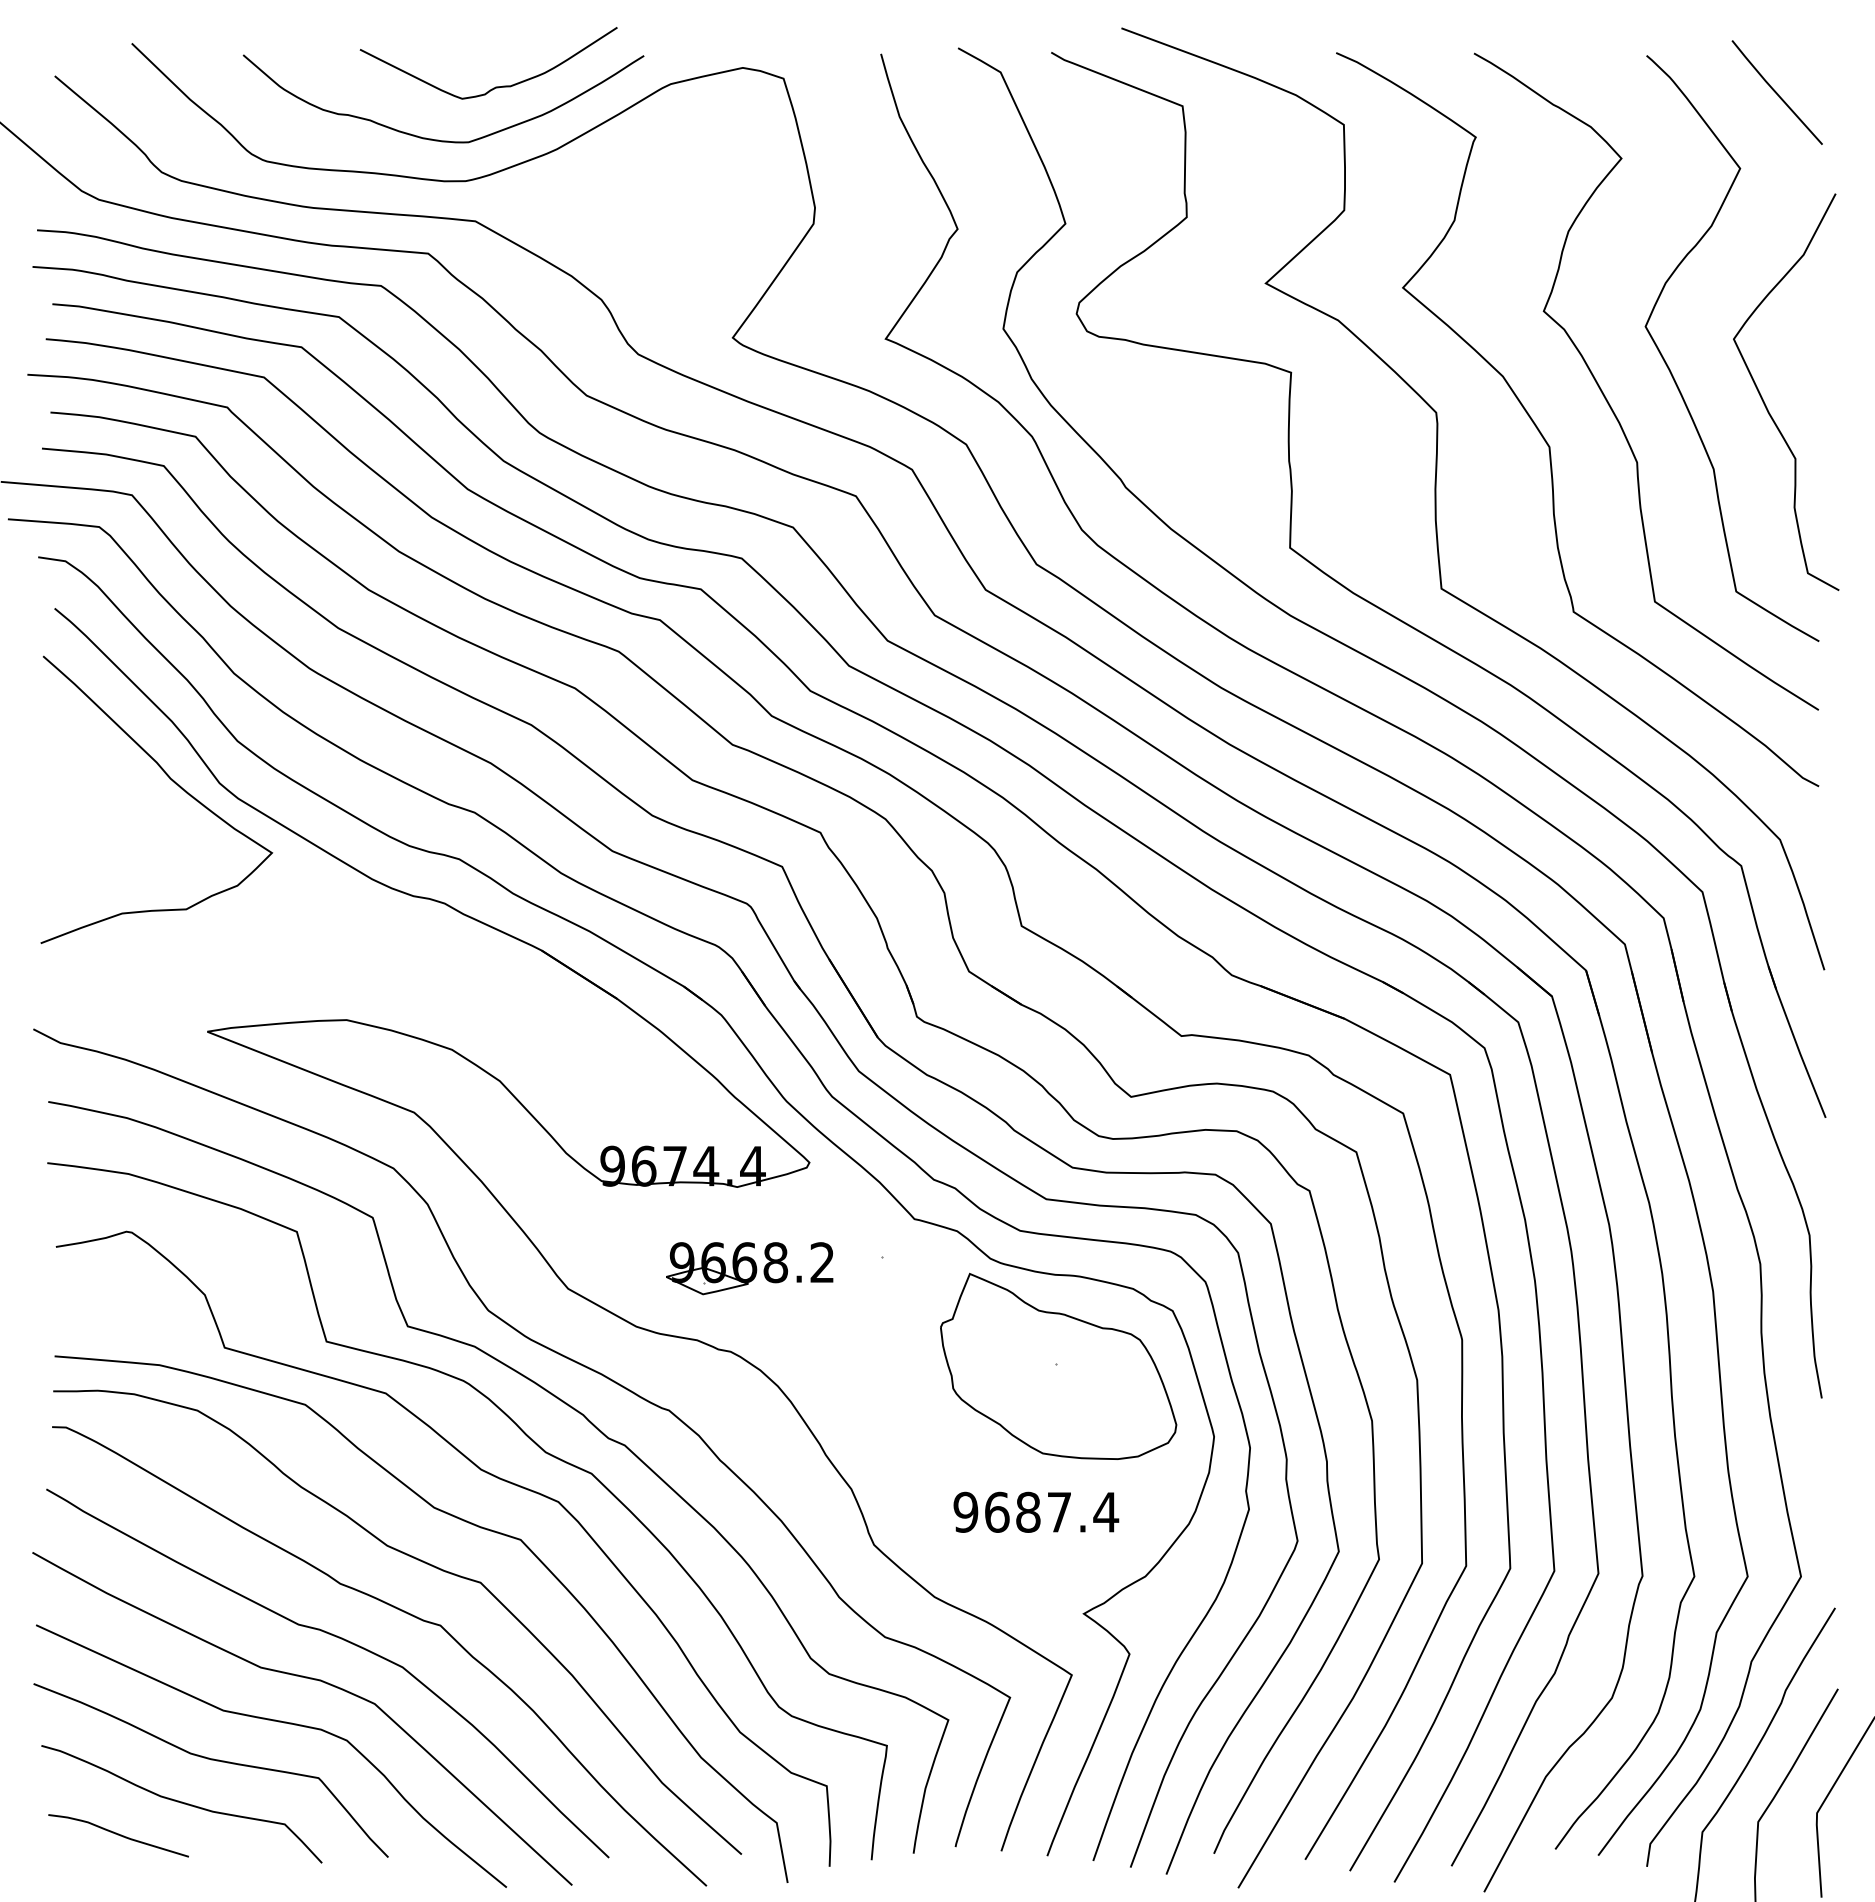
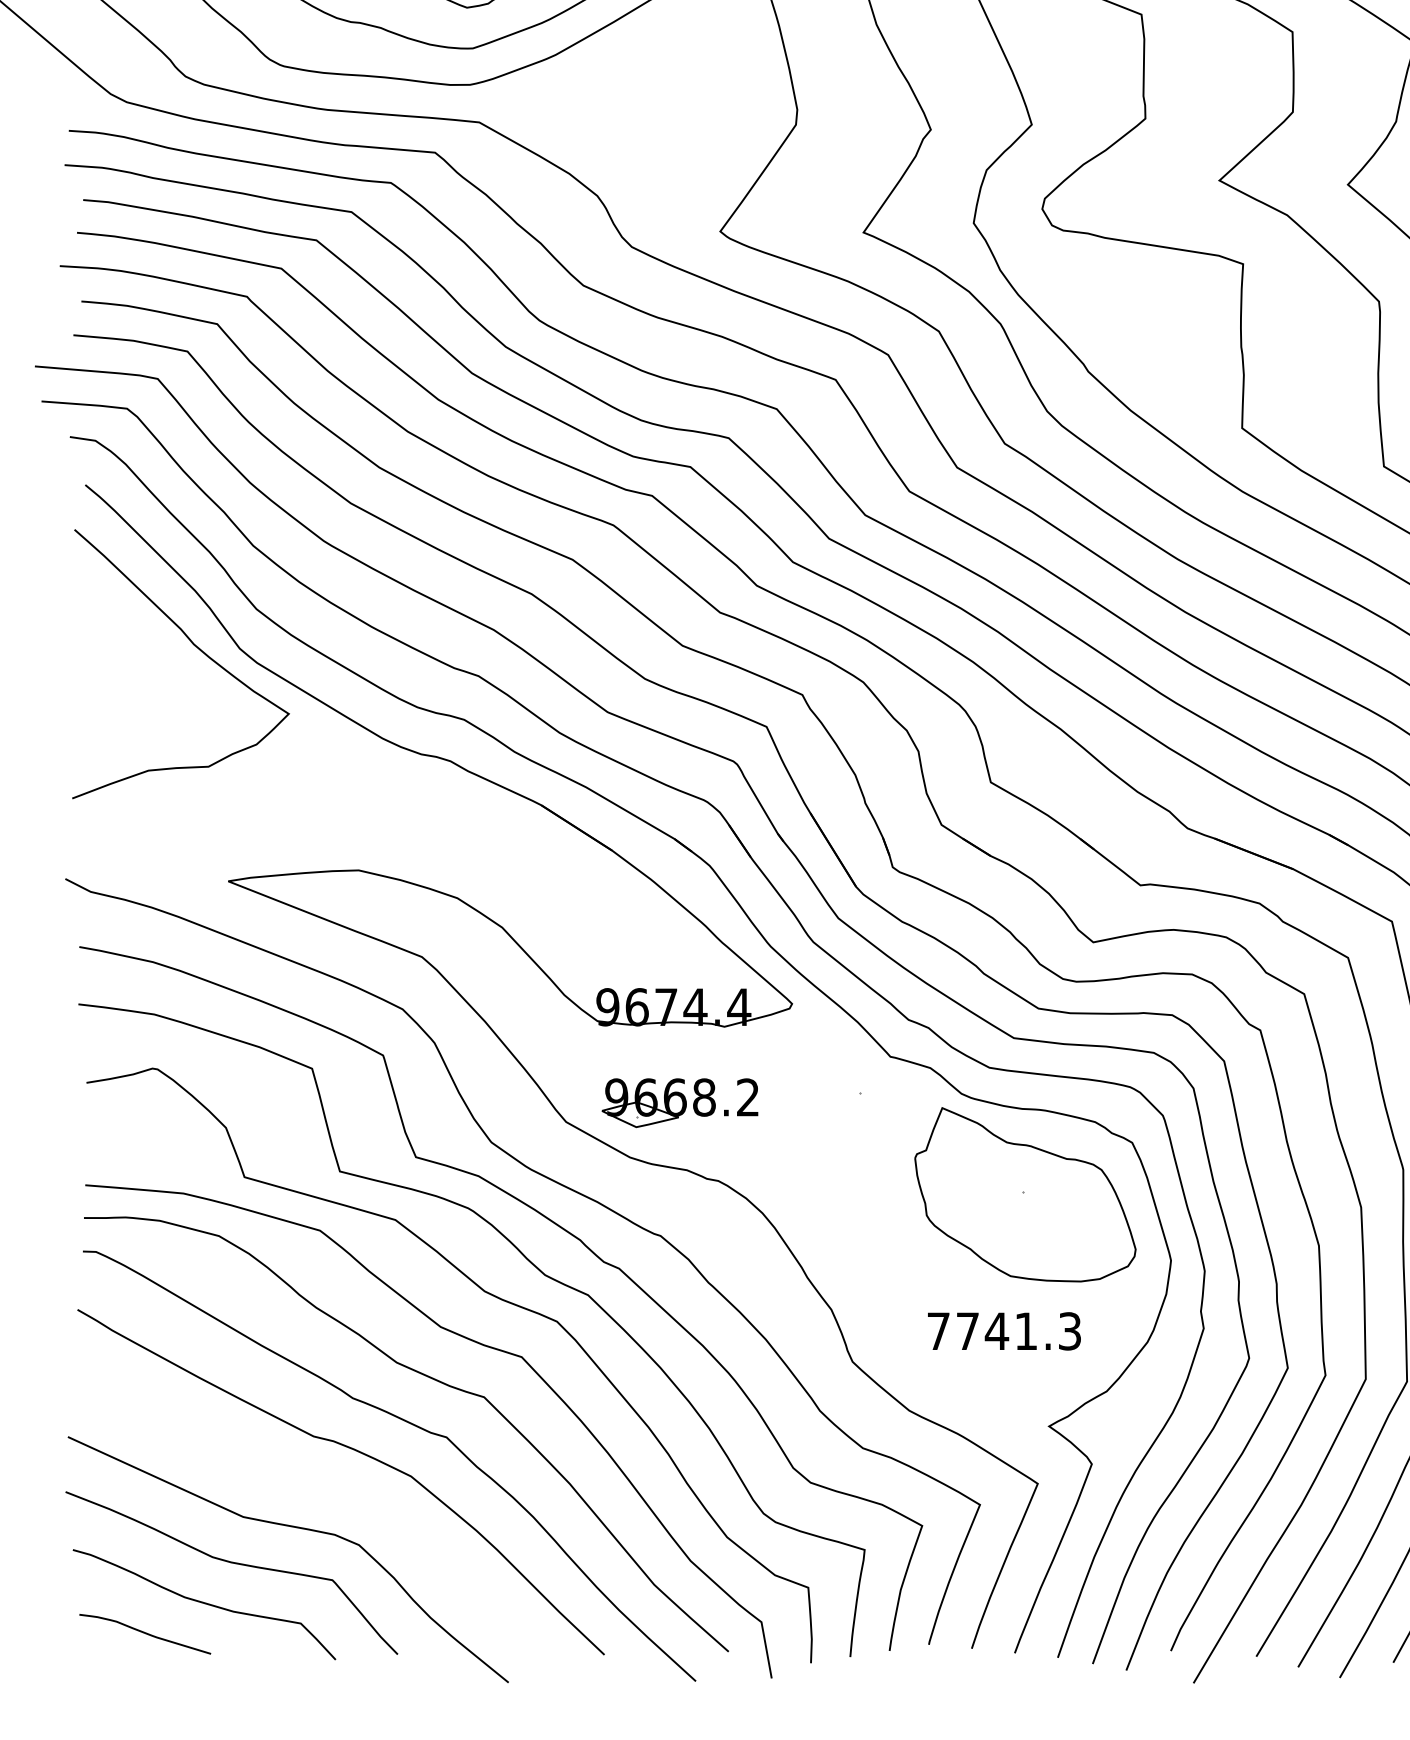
part: (749, 1268) -> (679, 1103), moved
text: (1036, 1511) -> (1004, 1330), 9687.4 -> 7741.3
curve: (310, 1679) -> (324, 1487), removed

